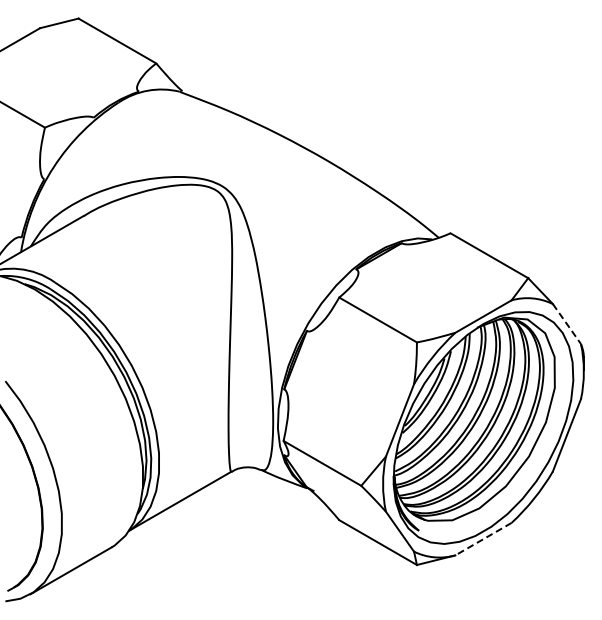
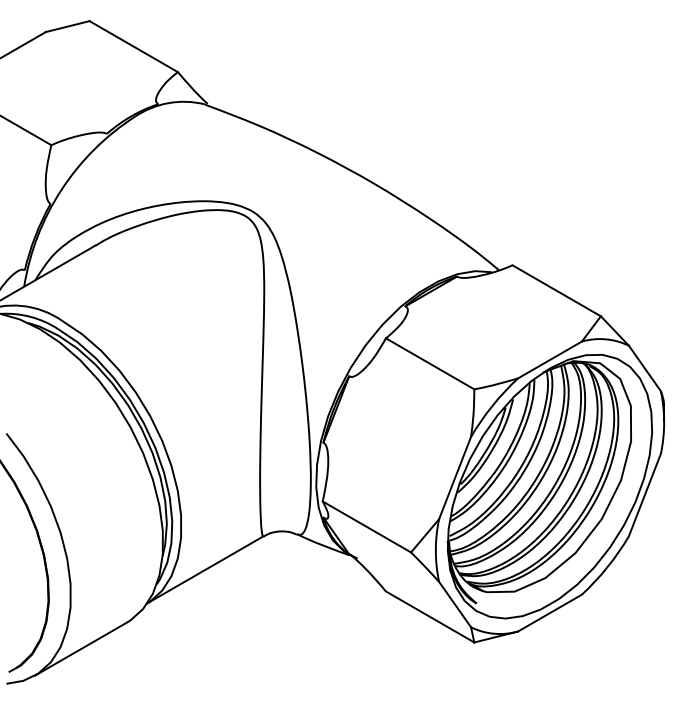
line: (567, 324) -> (645, 368), dashed -> solid
line: (483, 539) -> (550, 613), dashed -> solid

